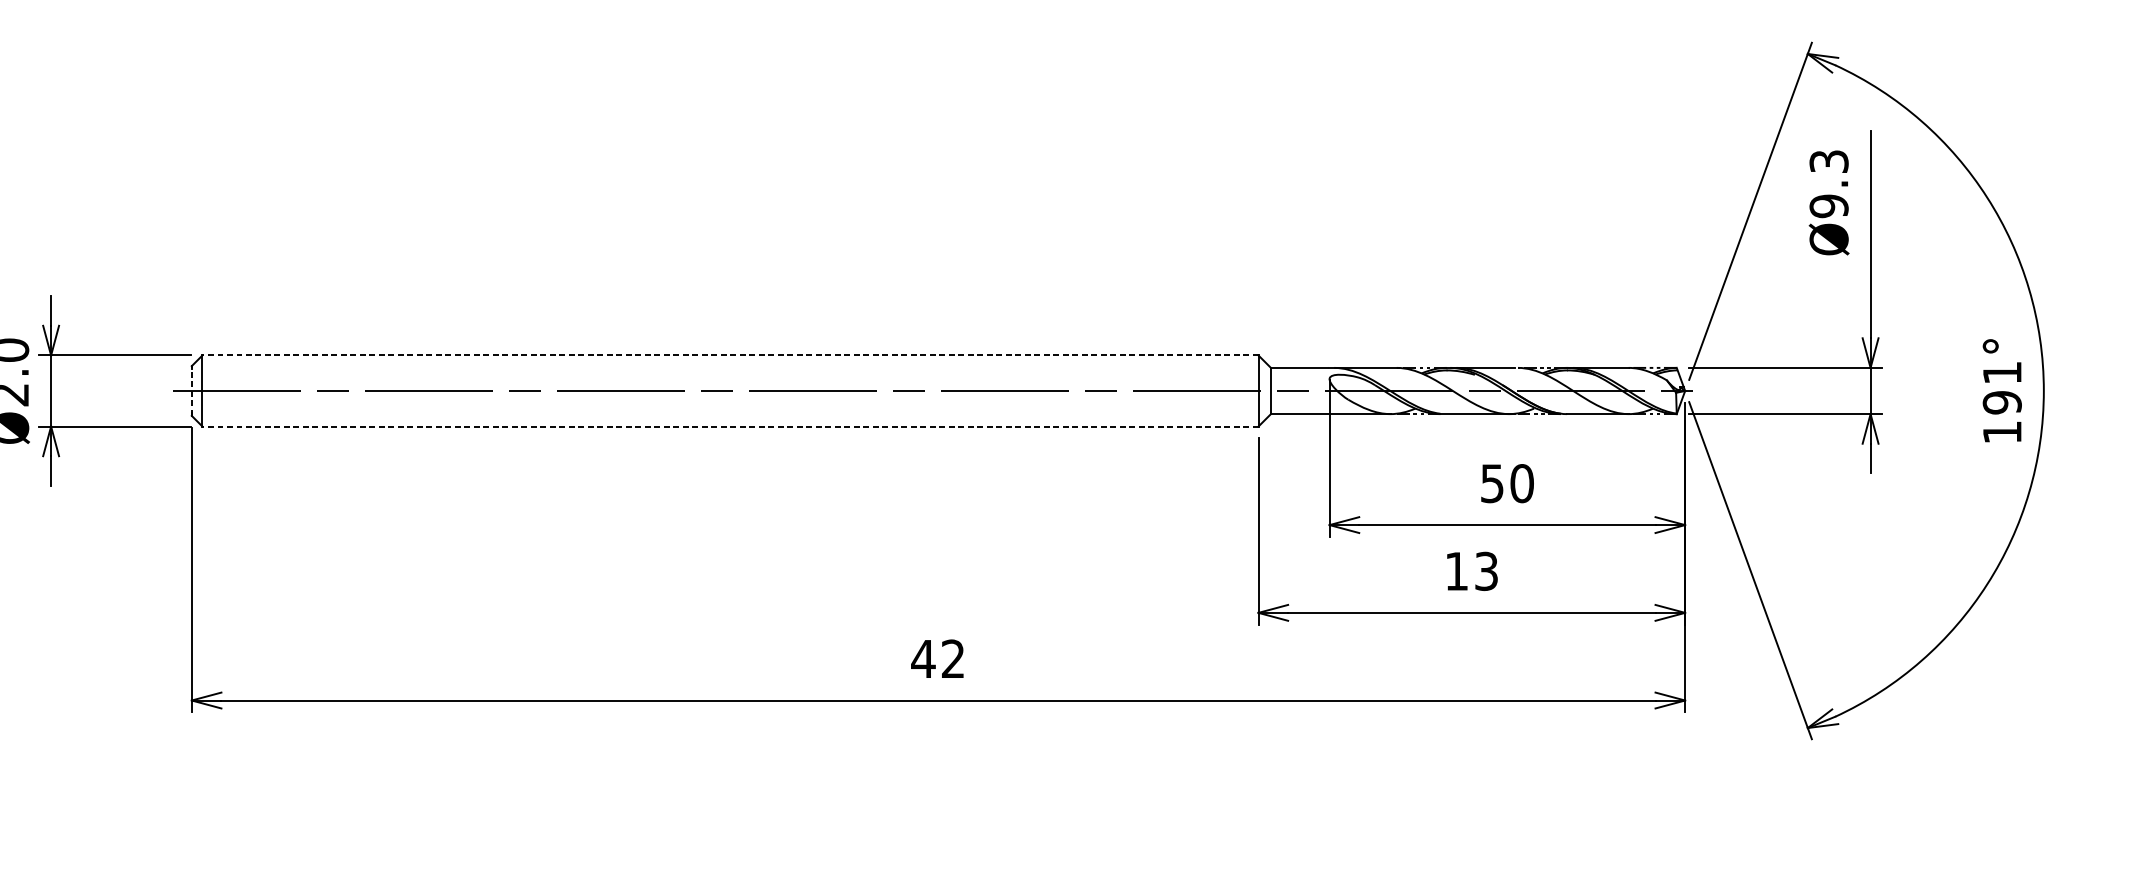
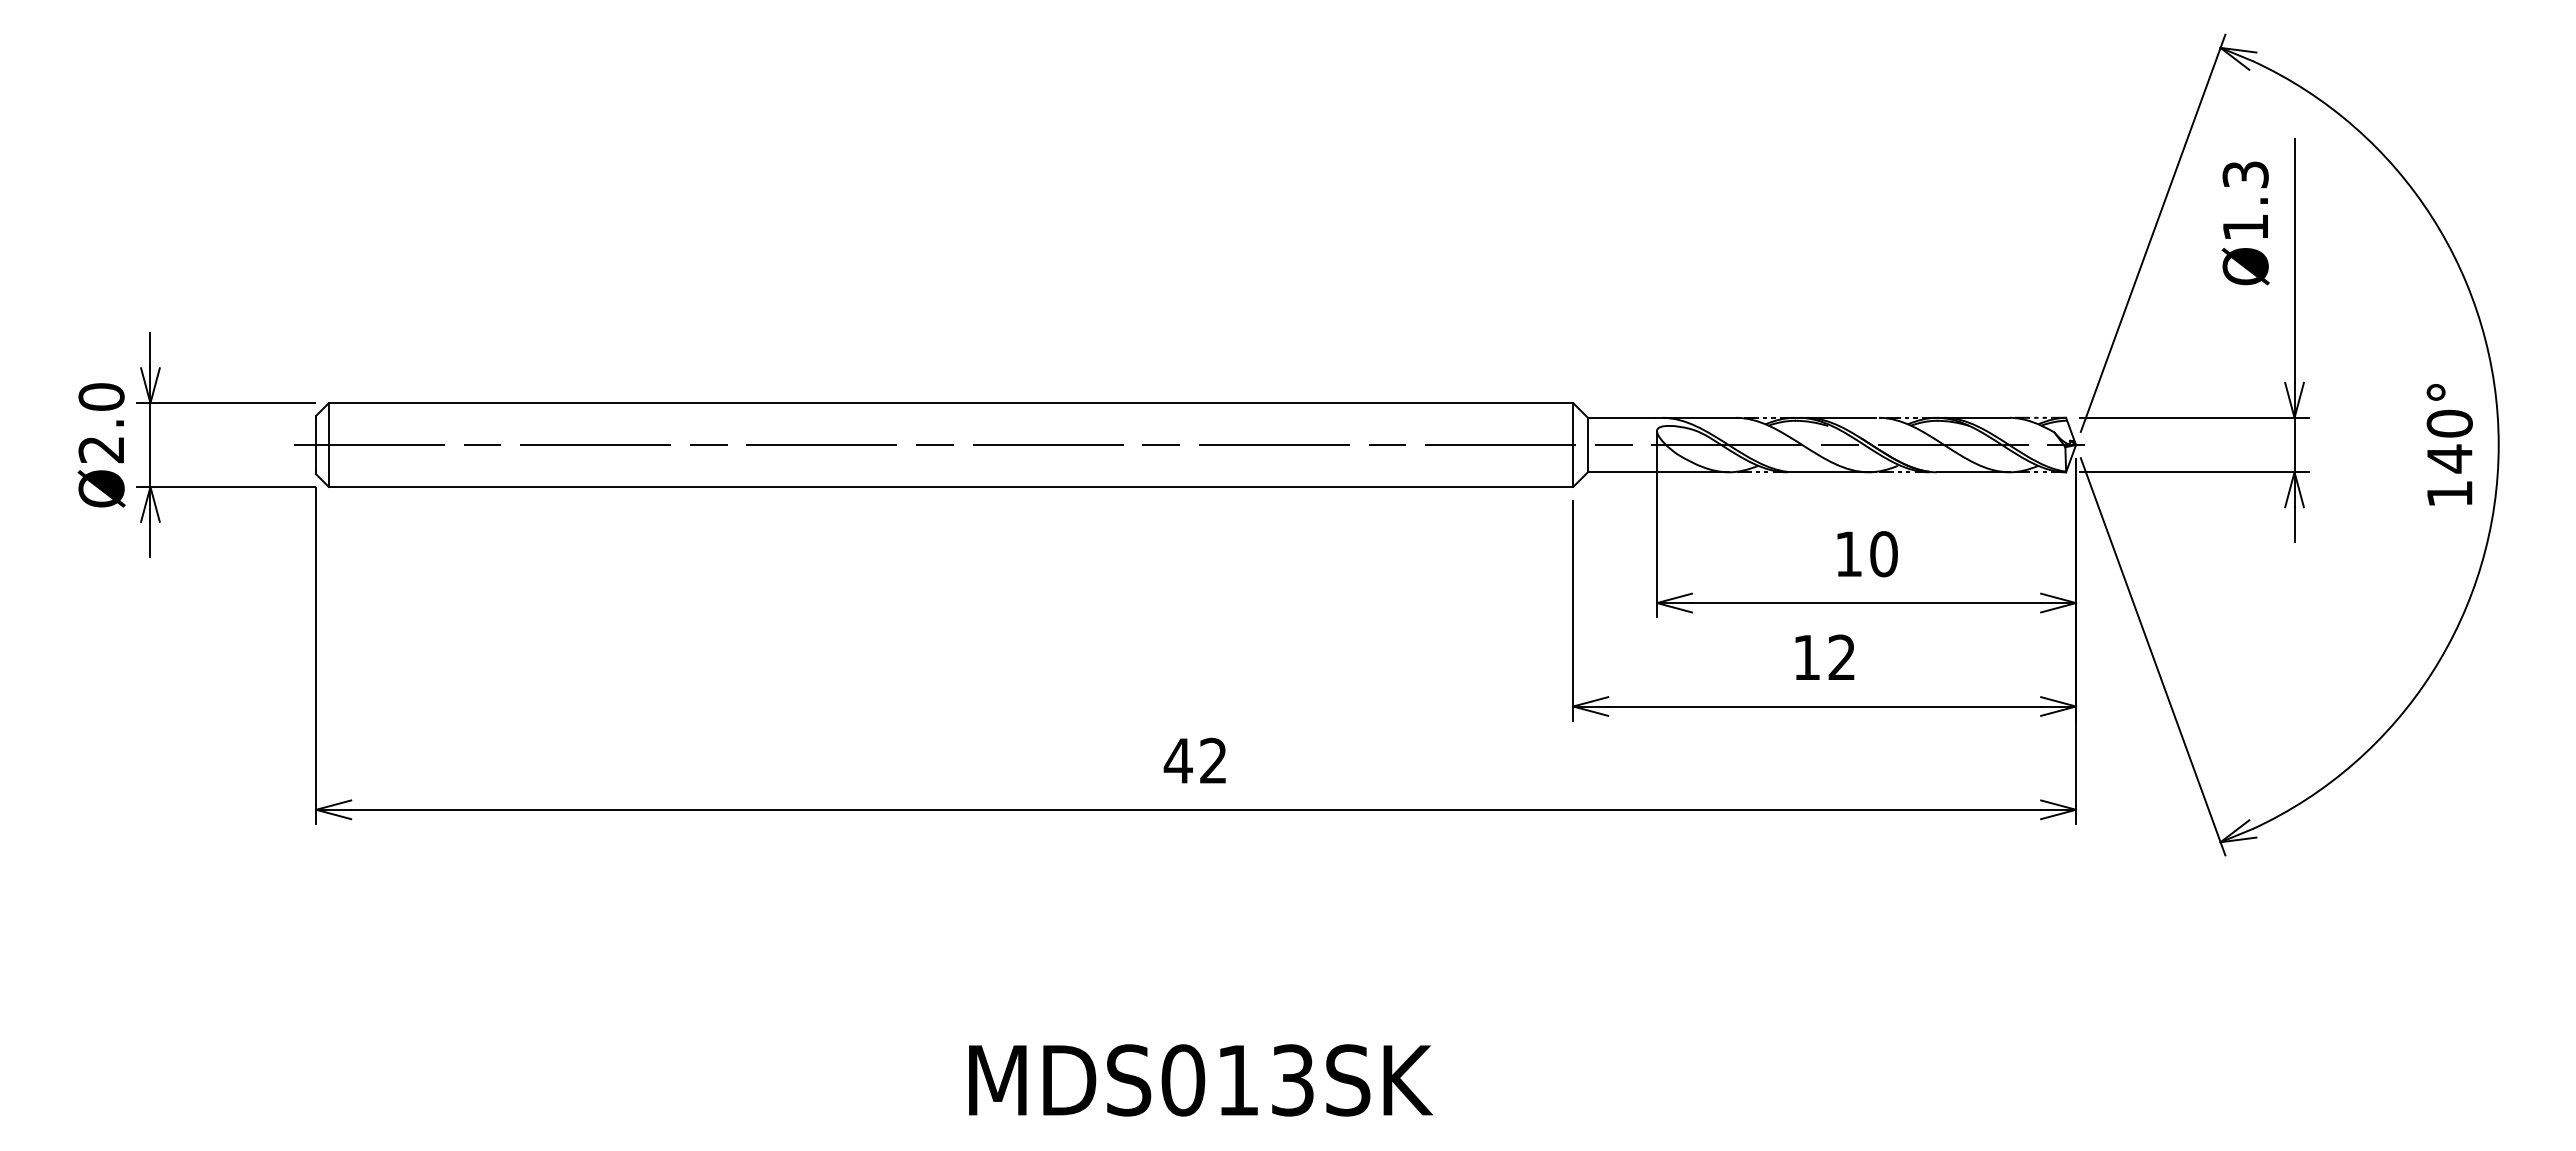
text: (1828, 206) -> (2245, 227), Ø9.3 -> Ø1.3
line: (730, 355) -> (950, 403), dashed -> solid
text: (2002, 387) -> (2449, 441), 191° -> 140°
line: (192, 390) -> (316, 444), dashed -> solid
line: (730, 426) -> (950, 486), dashed -> solid
text: (1492, 483) -> (1848, 554), 50 -> 10
text: (1486, 571) -> (1841, 657), 13 -> 12

